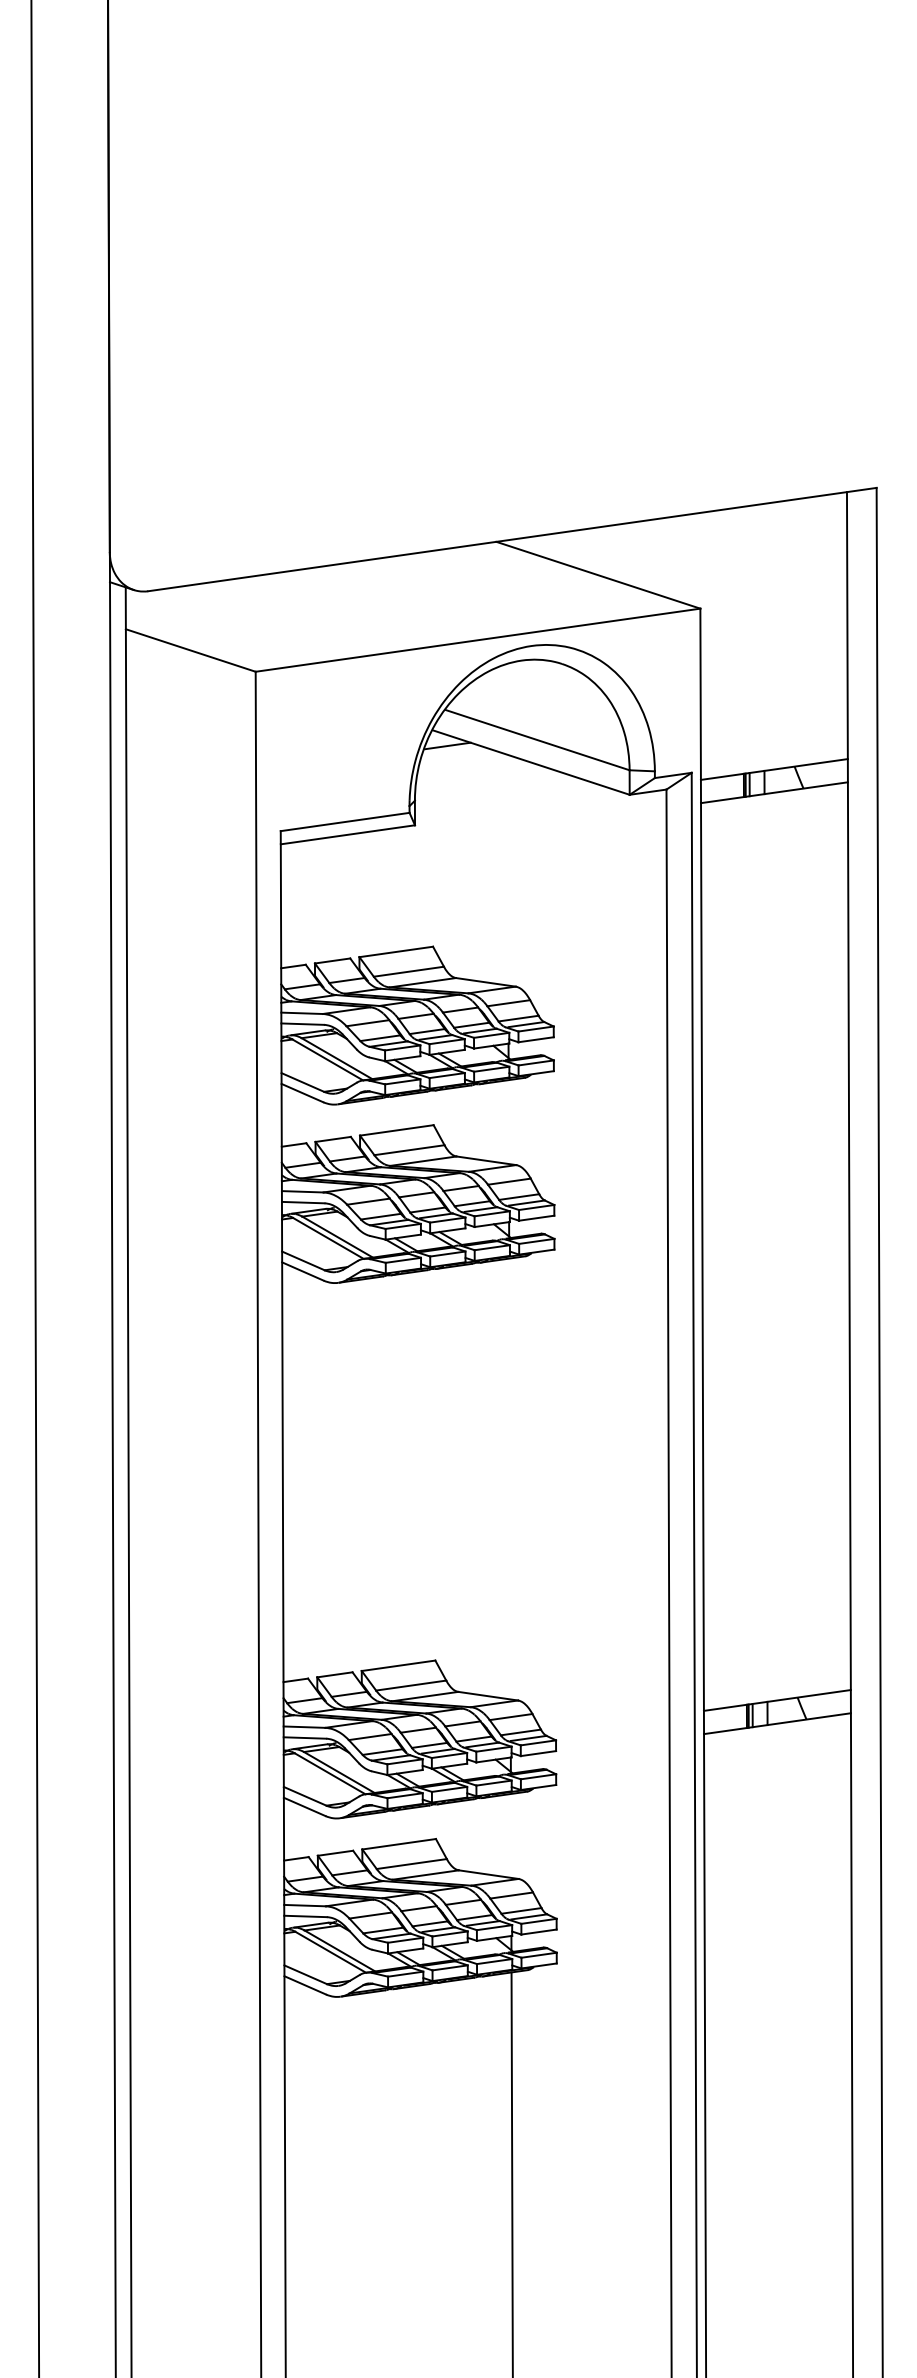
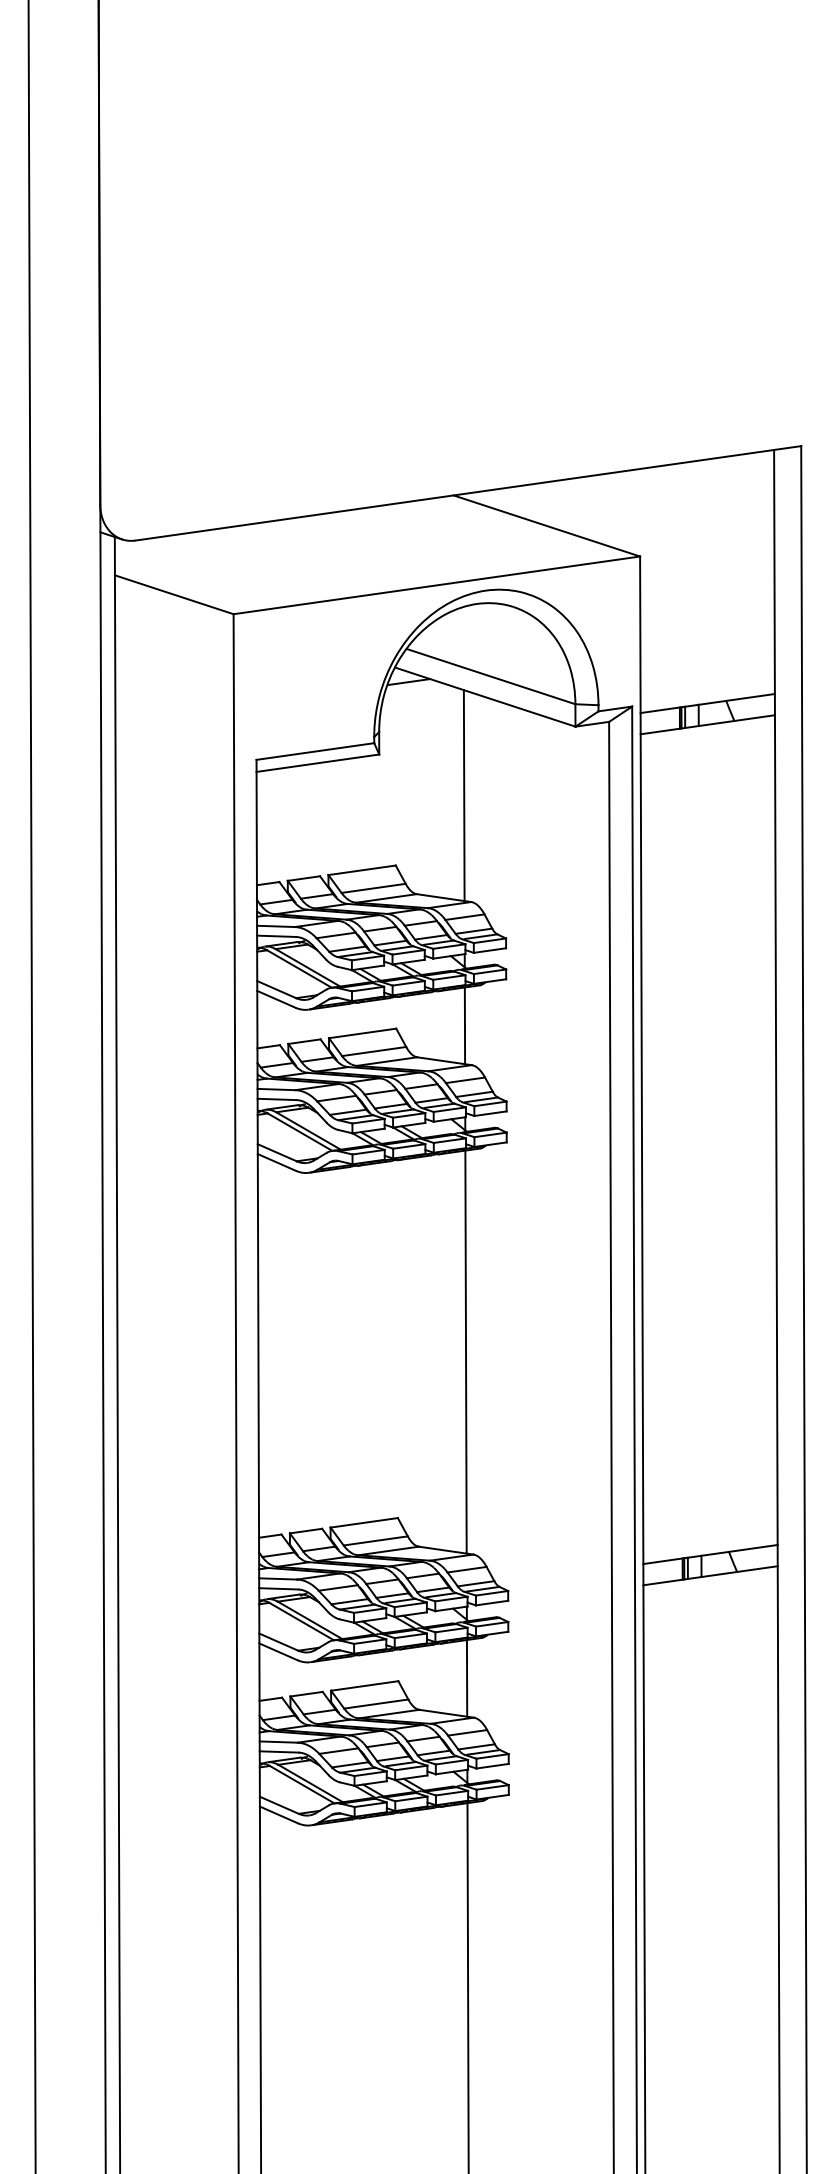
line: (507, 869) -> (463, 794), added
line: (508, 1122) -> (464, 1026), added
line: (509, 1478) -> (465, 1351), added
line: (510, 1835) -> (466, 1677), added

